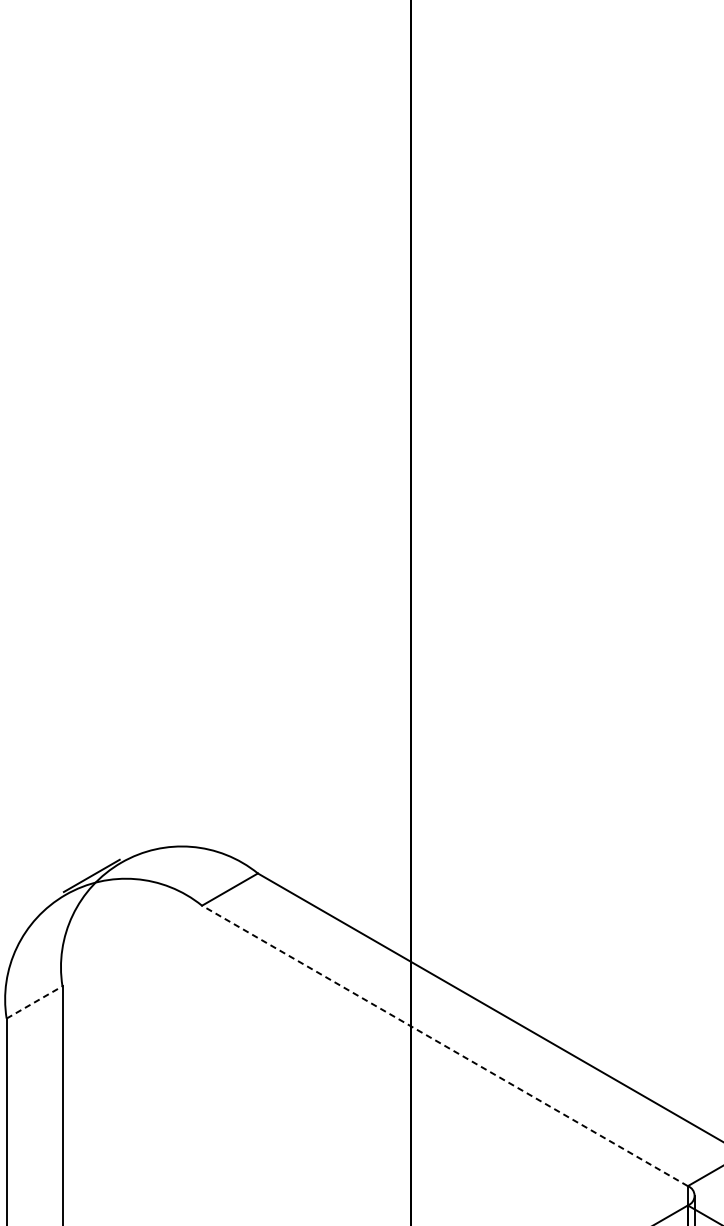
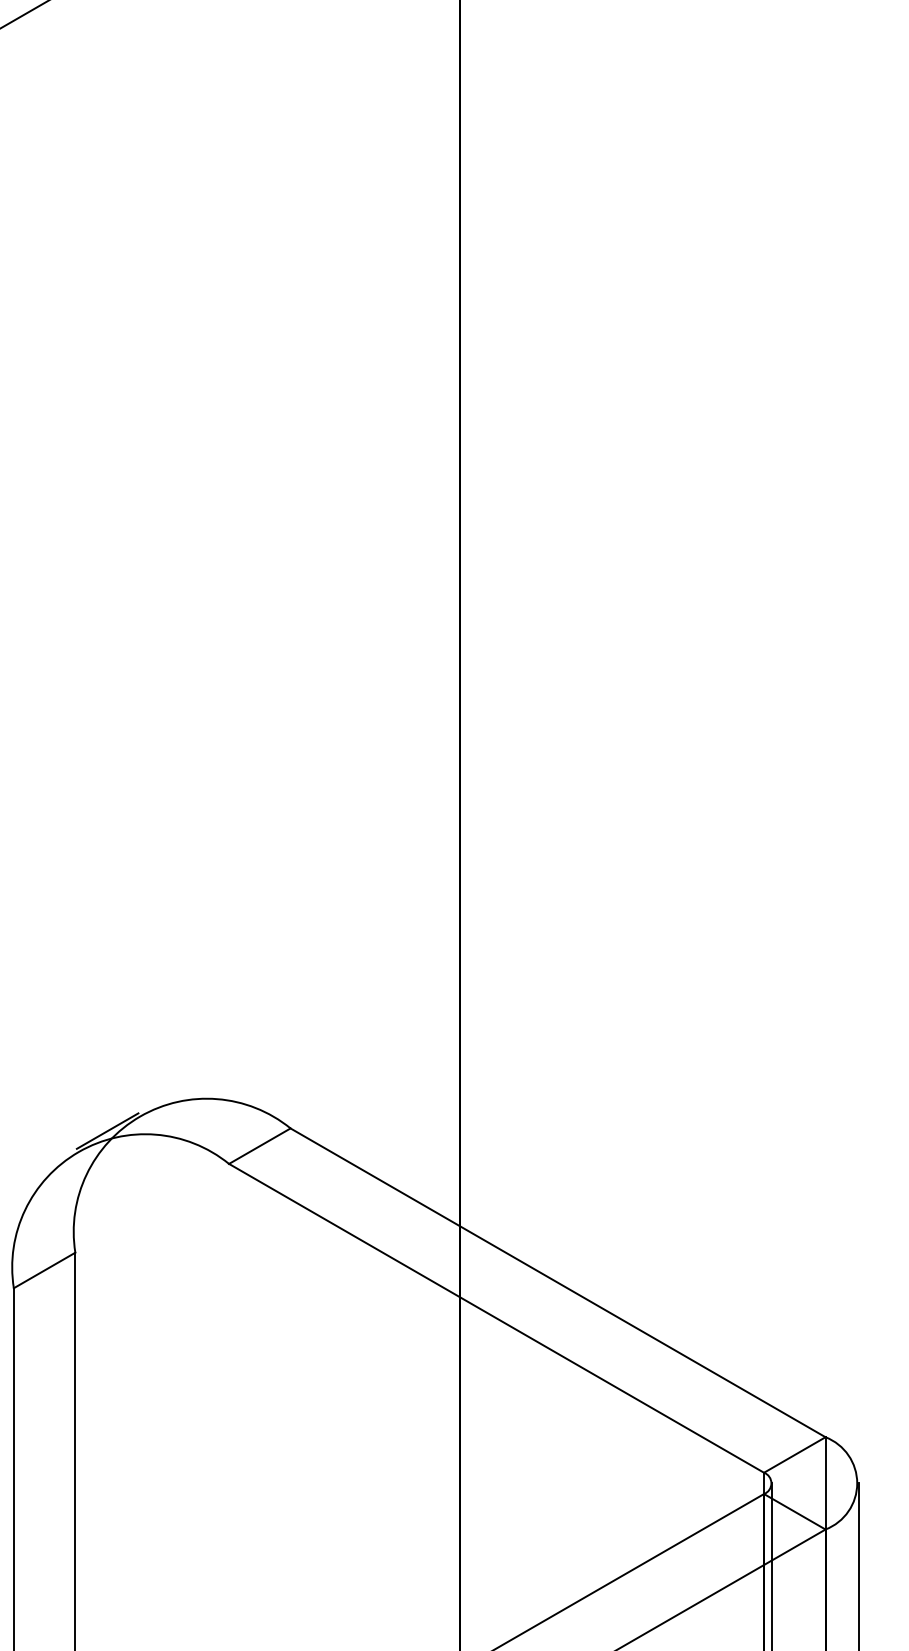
line: (34, 1002) -> (44, 1270), dashed -> solid
line: (444, 1046) -> (496, 1318), dashed -> solid

